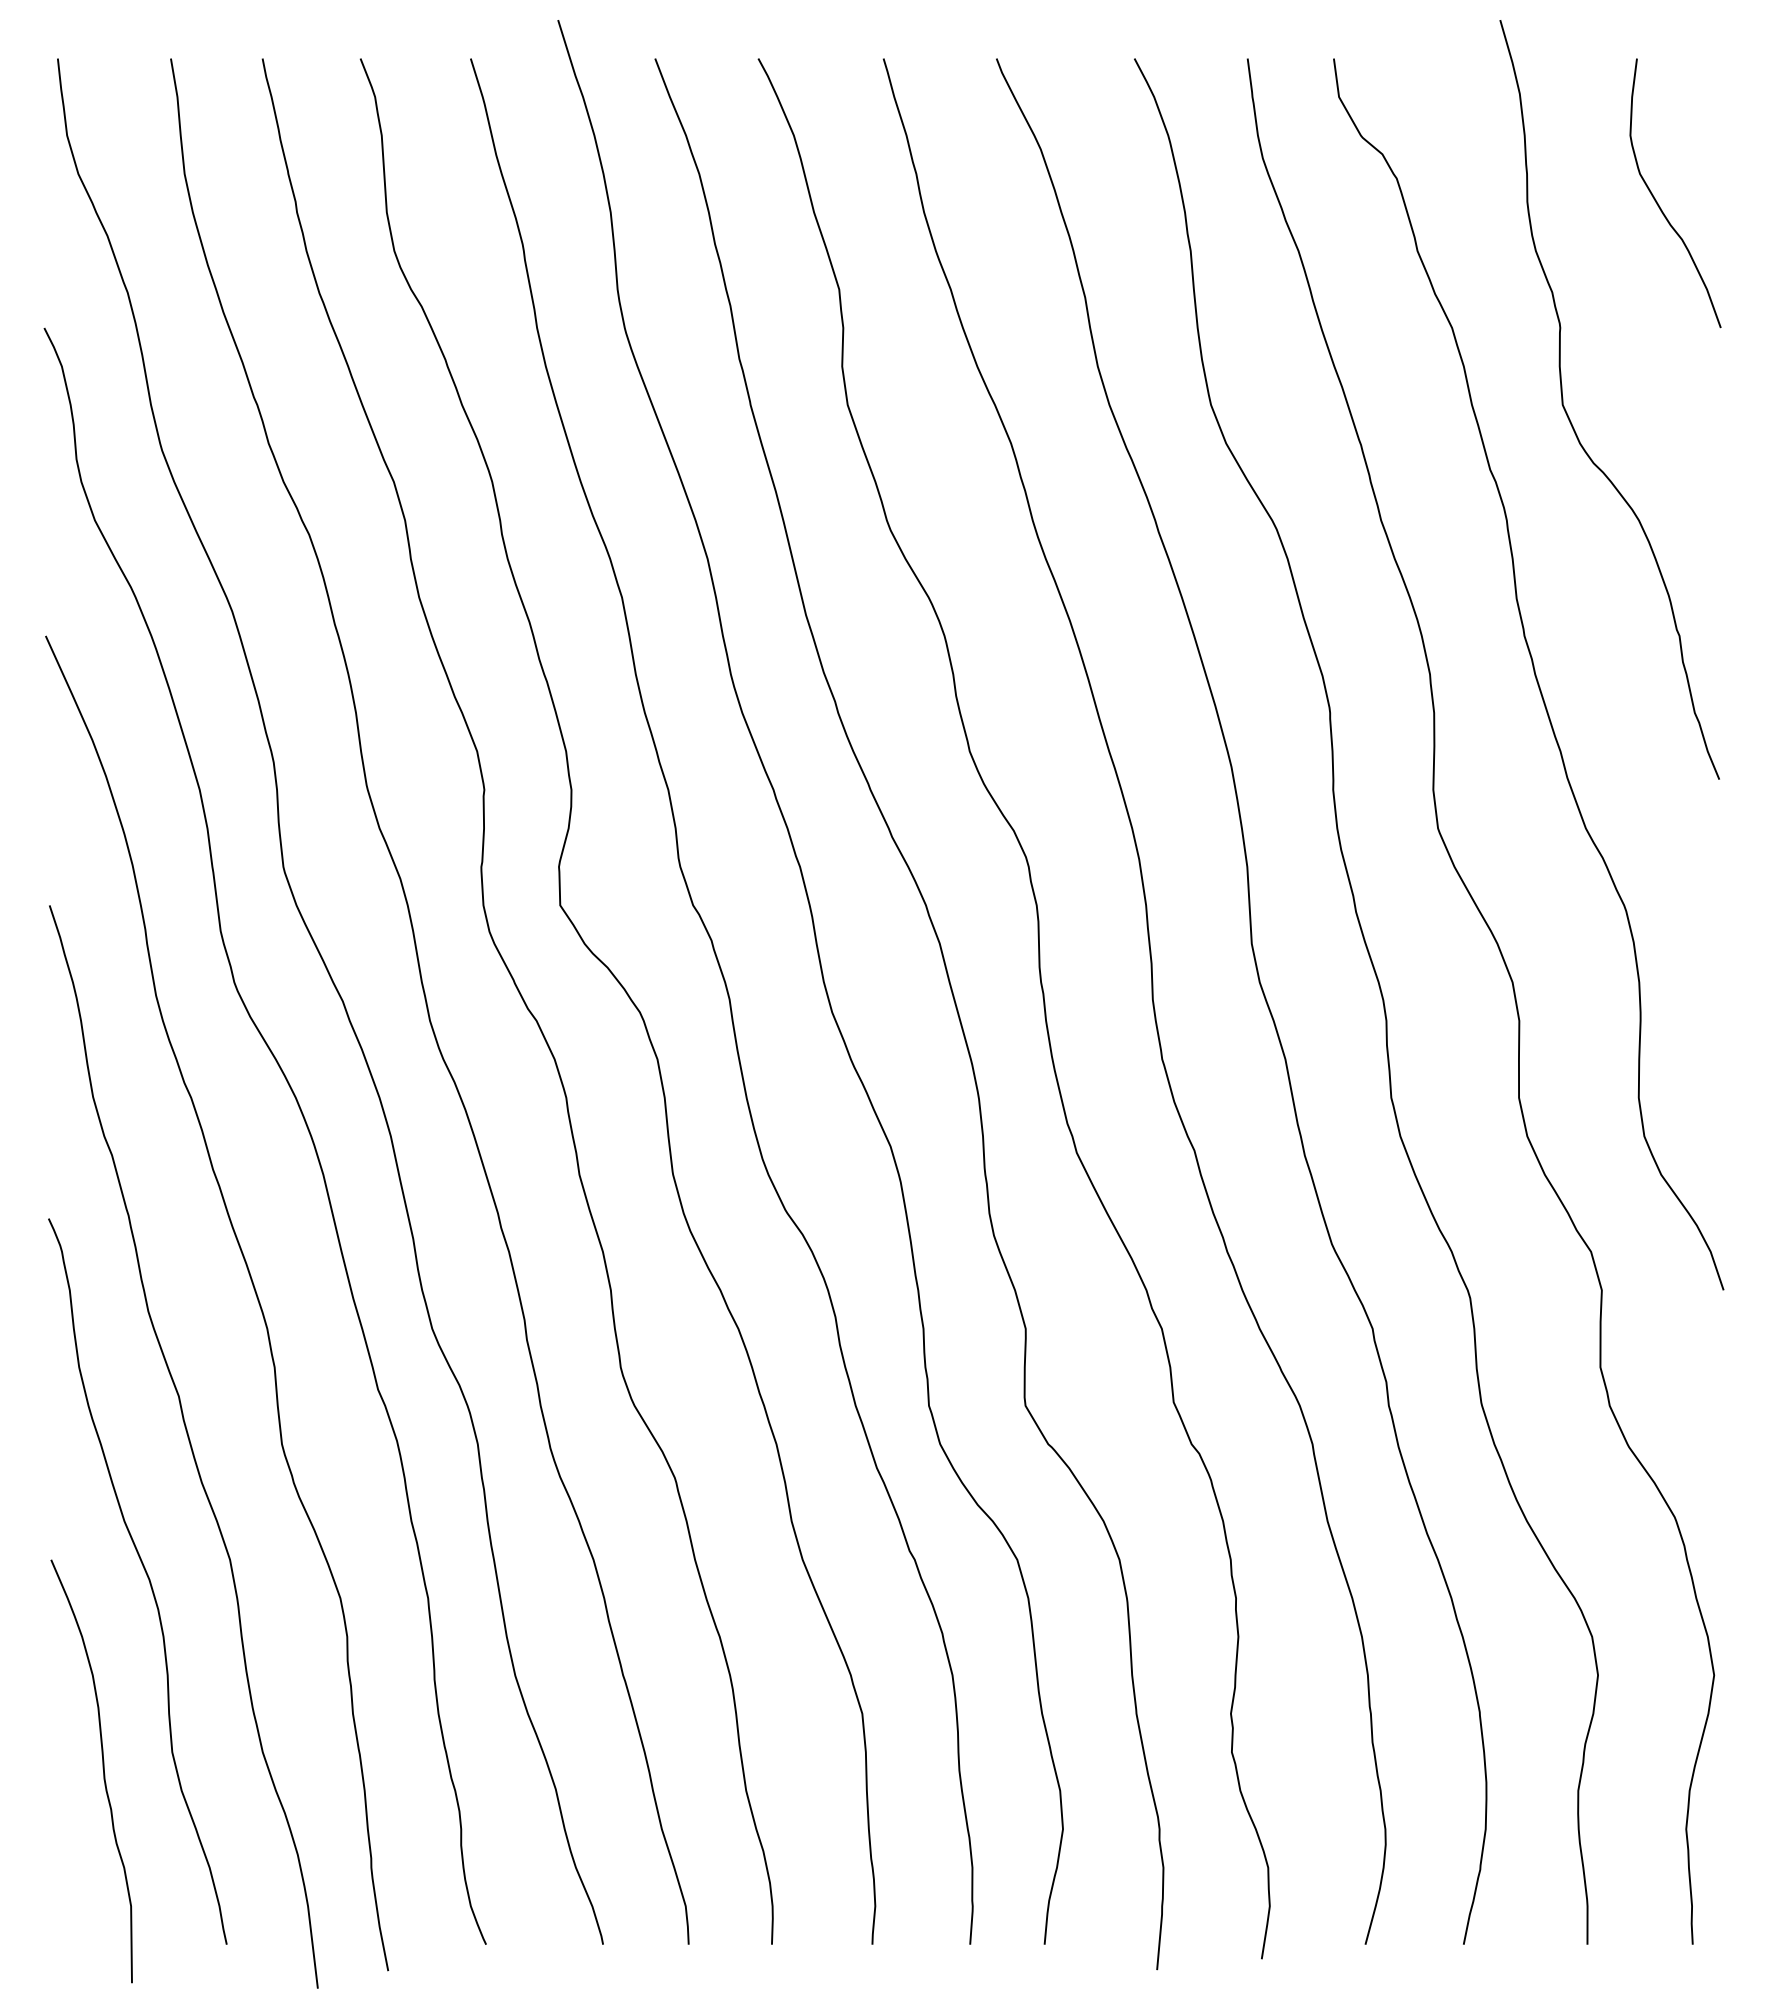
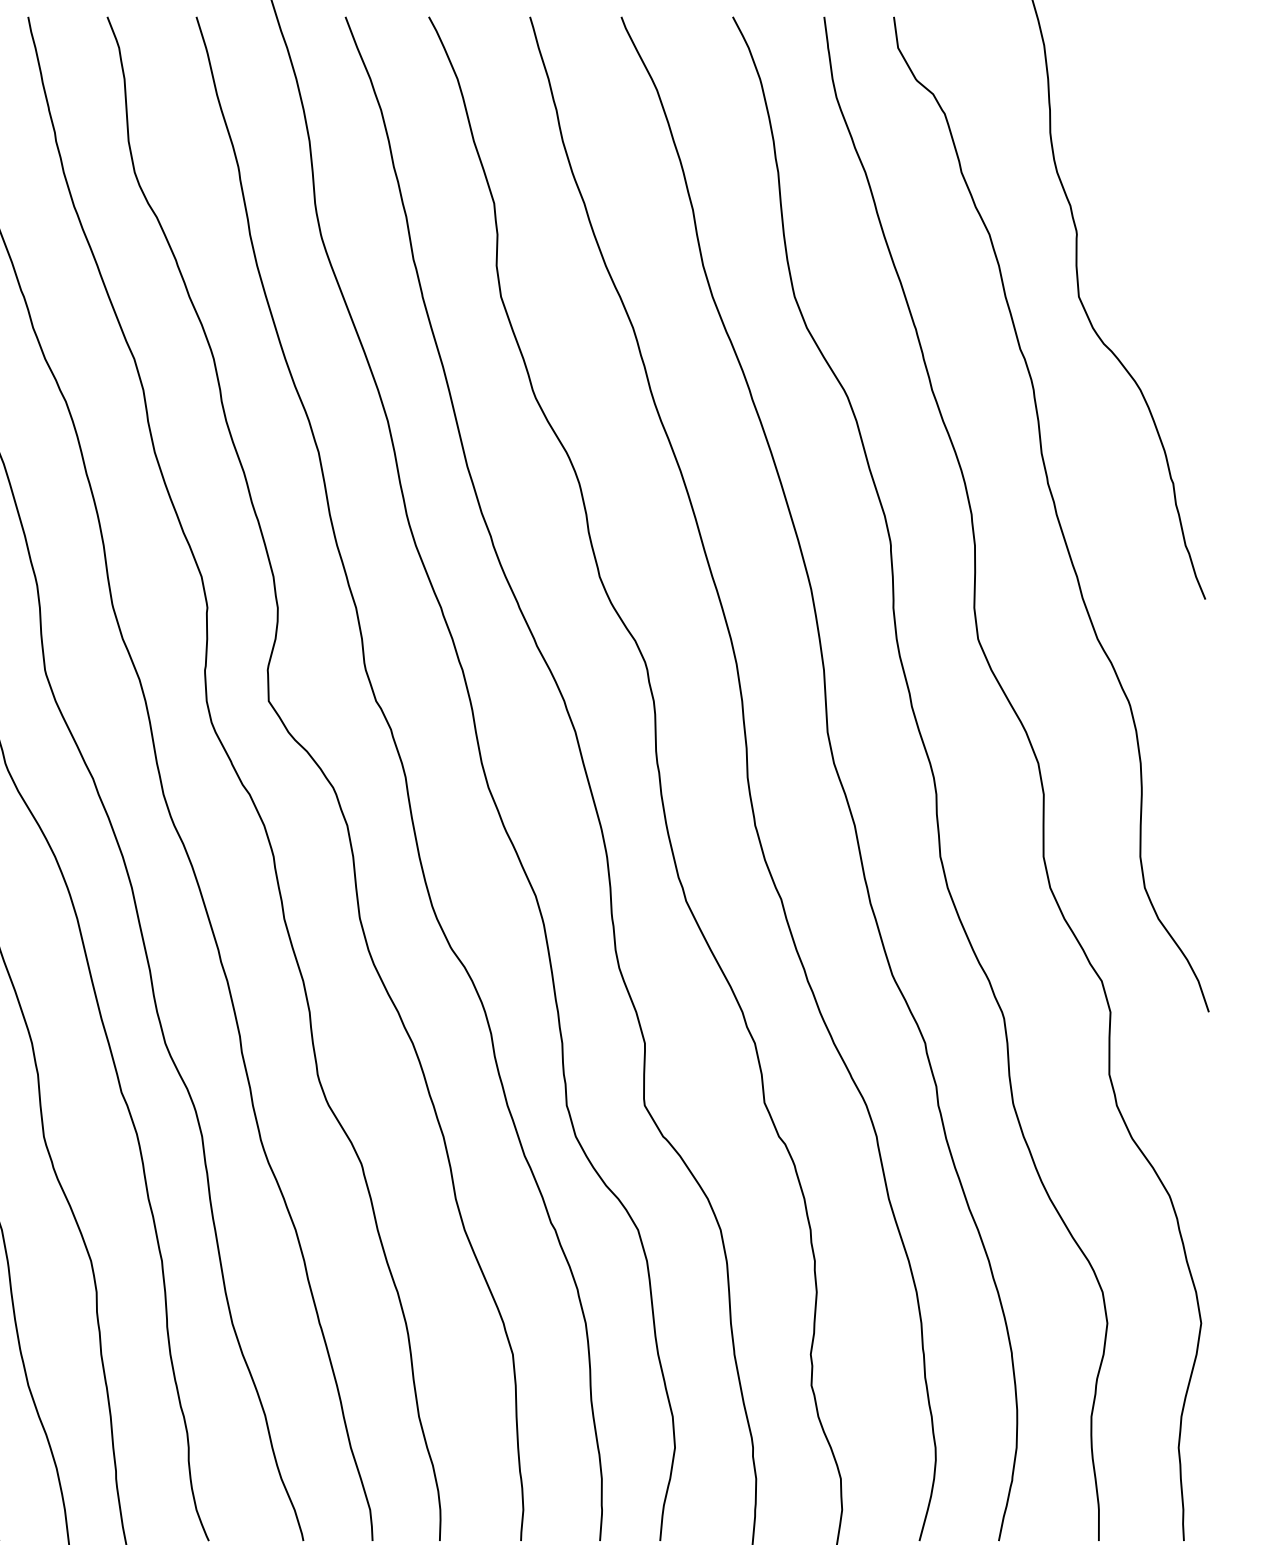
curve: (1657, 201) -> (1155, 132), removed

